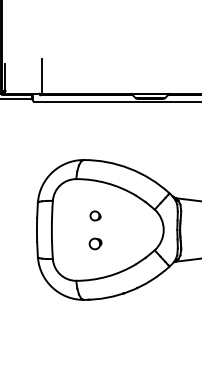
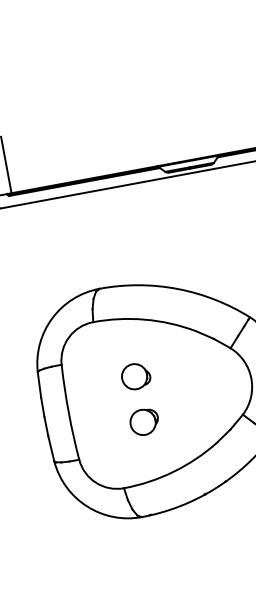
part: (95, 215) -> (135, 375), size x1.67
part: (95, 243) -> (144, 421), size x1.43

